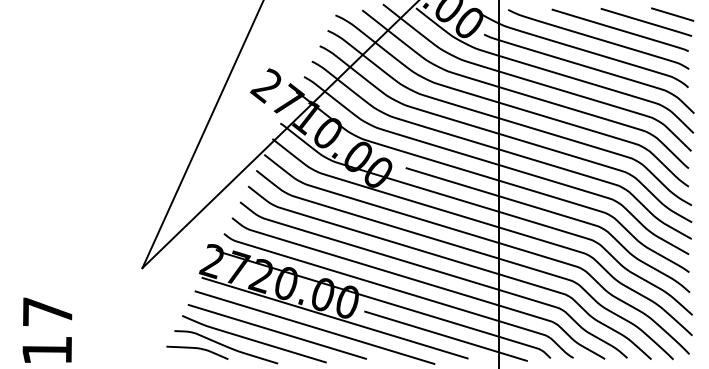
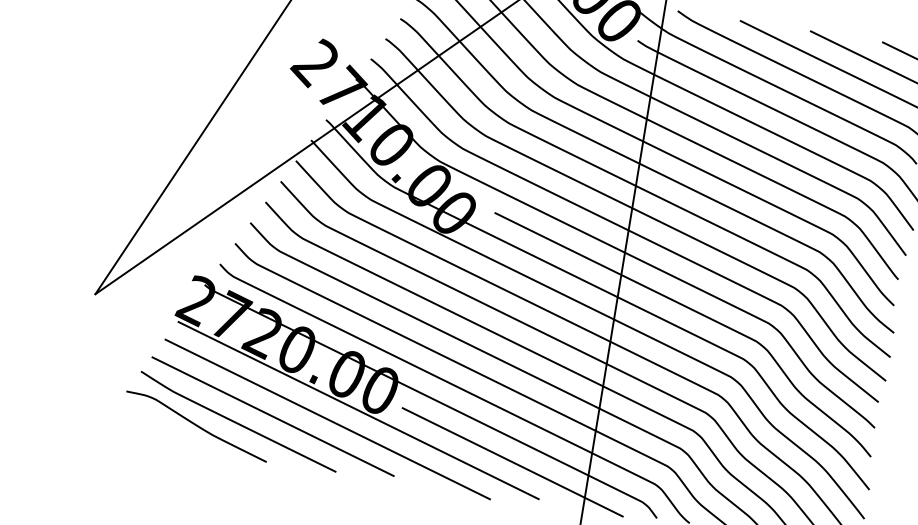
curve: (197, 349) -> (155, 423), removed

